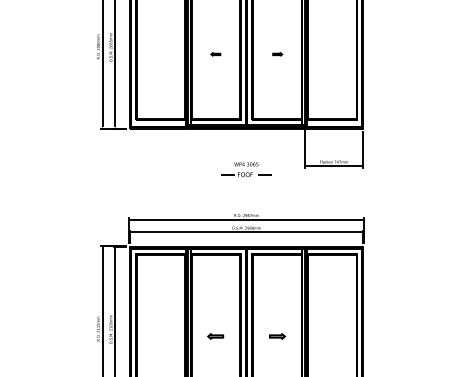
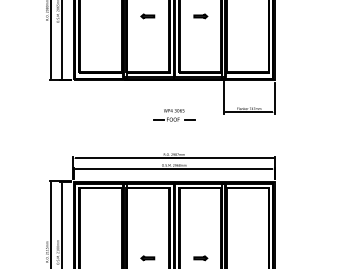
part: (215, 54) -> (147, 16), size x1.67
part: (277, 54) -> (200, 16), size x1.67

